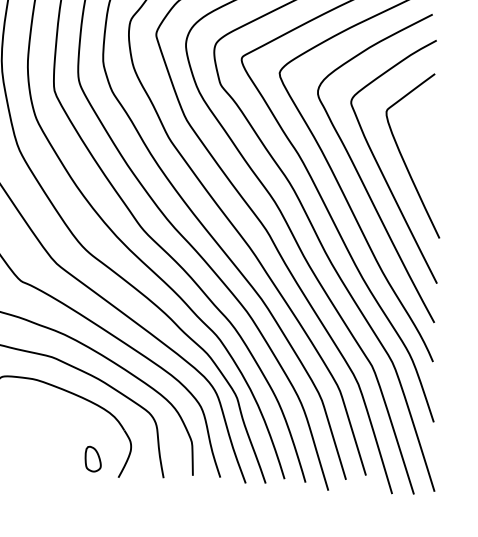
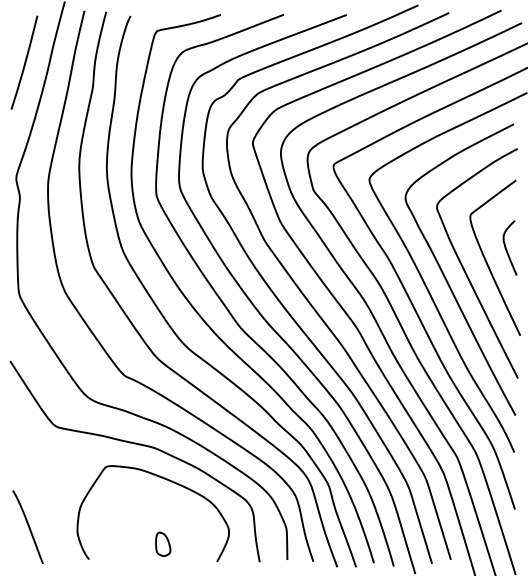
curve: (425, 147) -> (507, 249), added
part: (93, 458) -> (163, 543), moved

